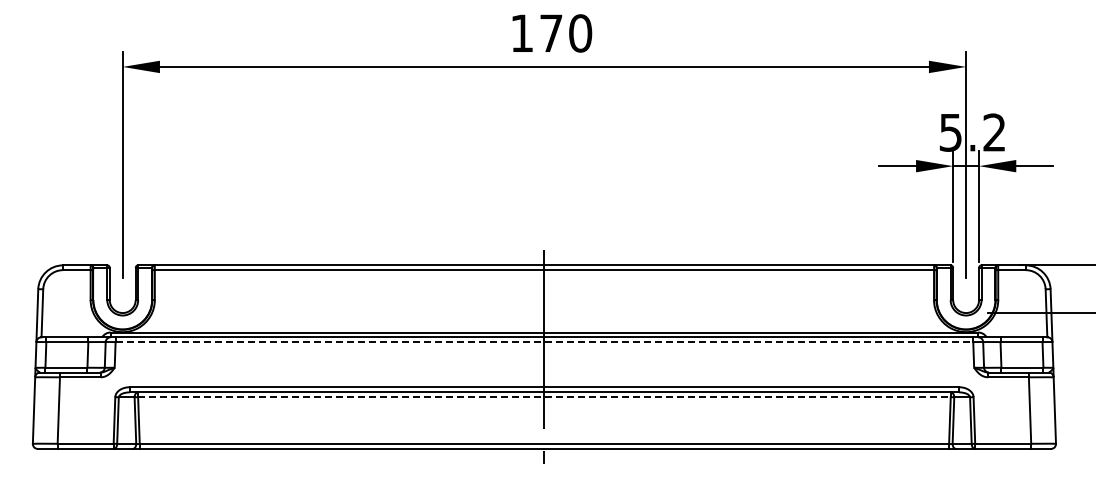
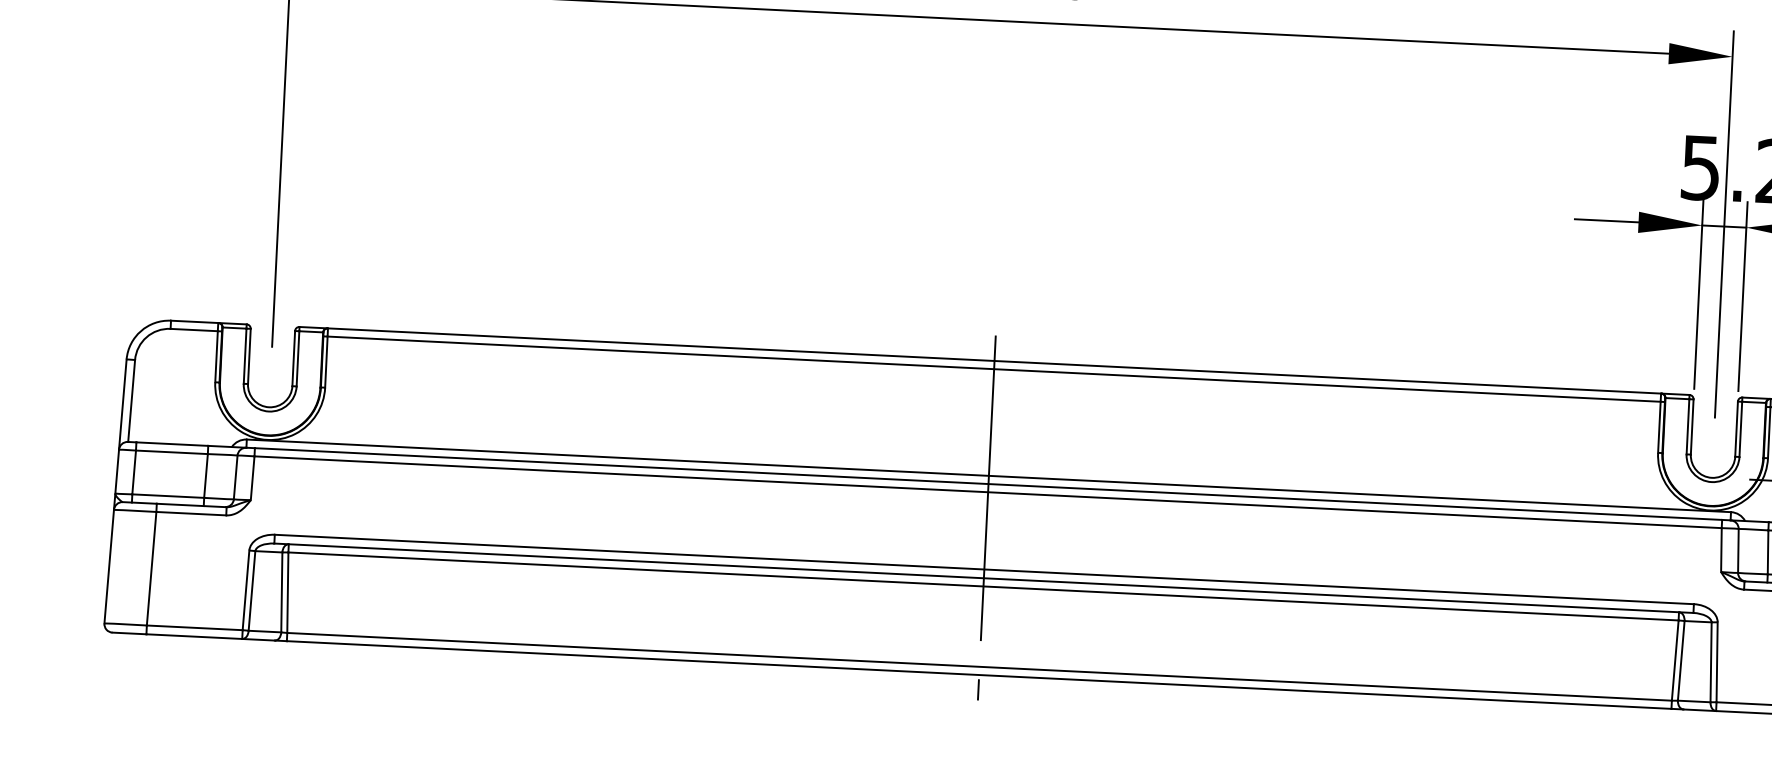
line: (544, 342) -> (988, 492), dashed -> solid
line: (544, 397) -> (983, 587), dashed -> solid

